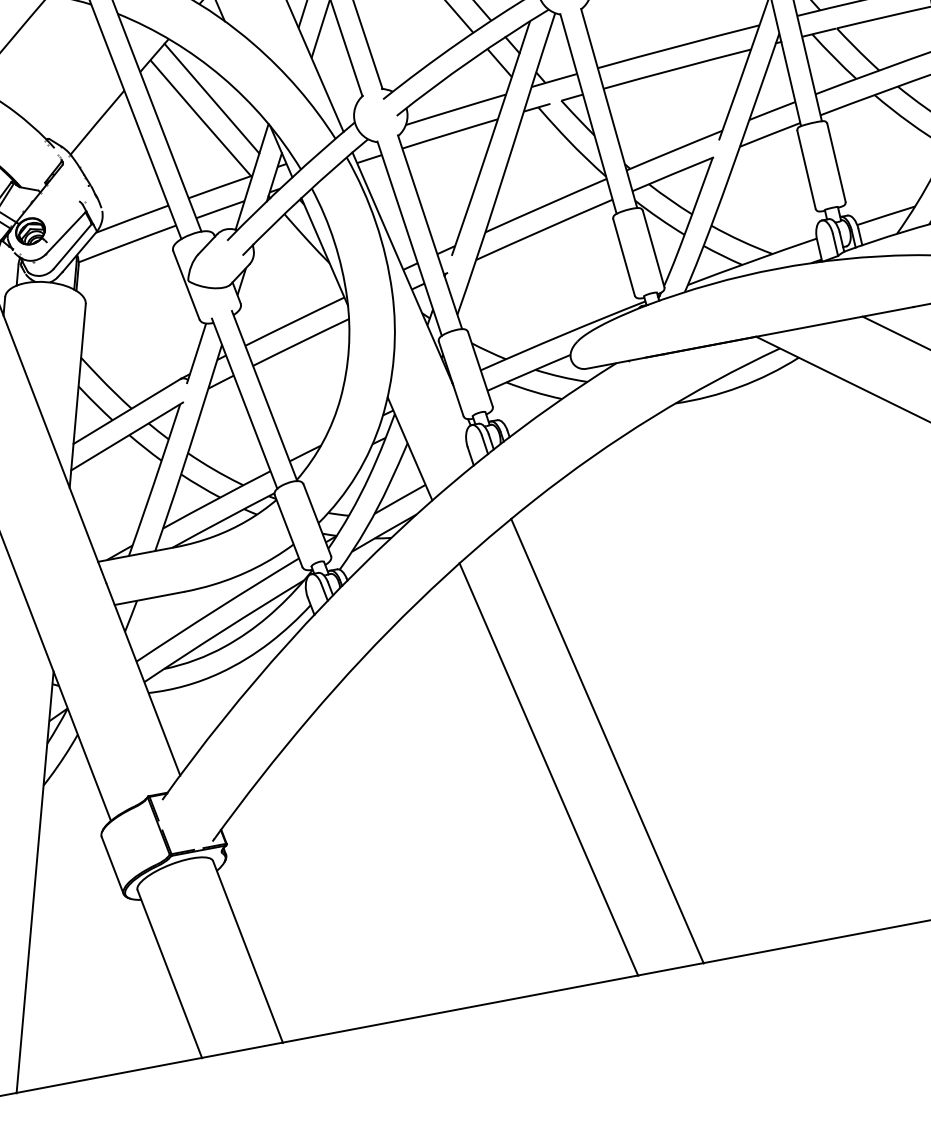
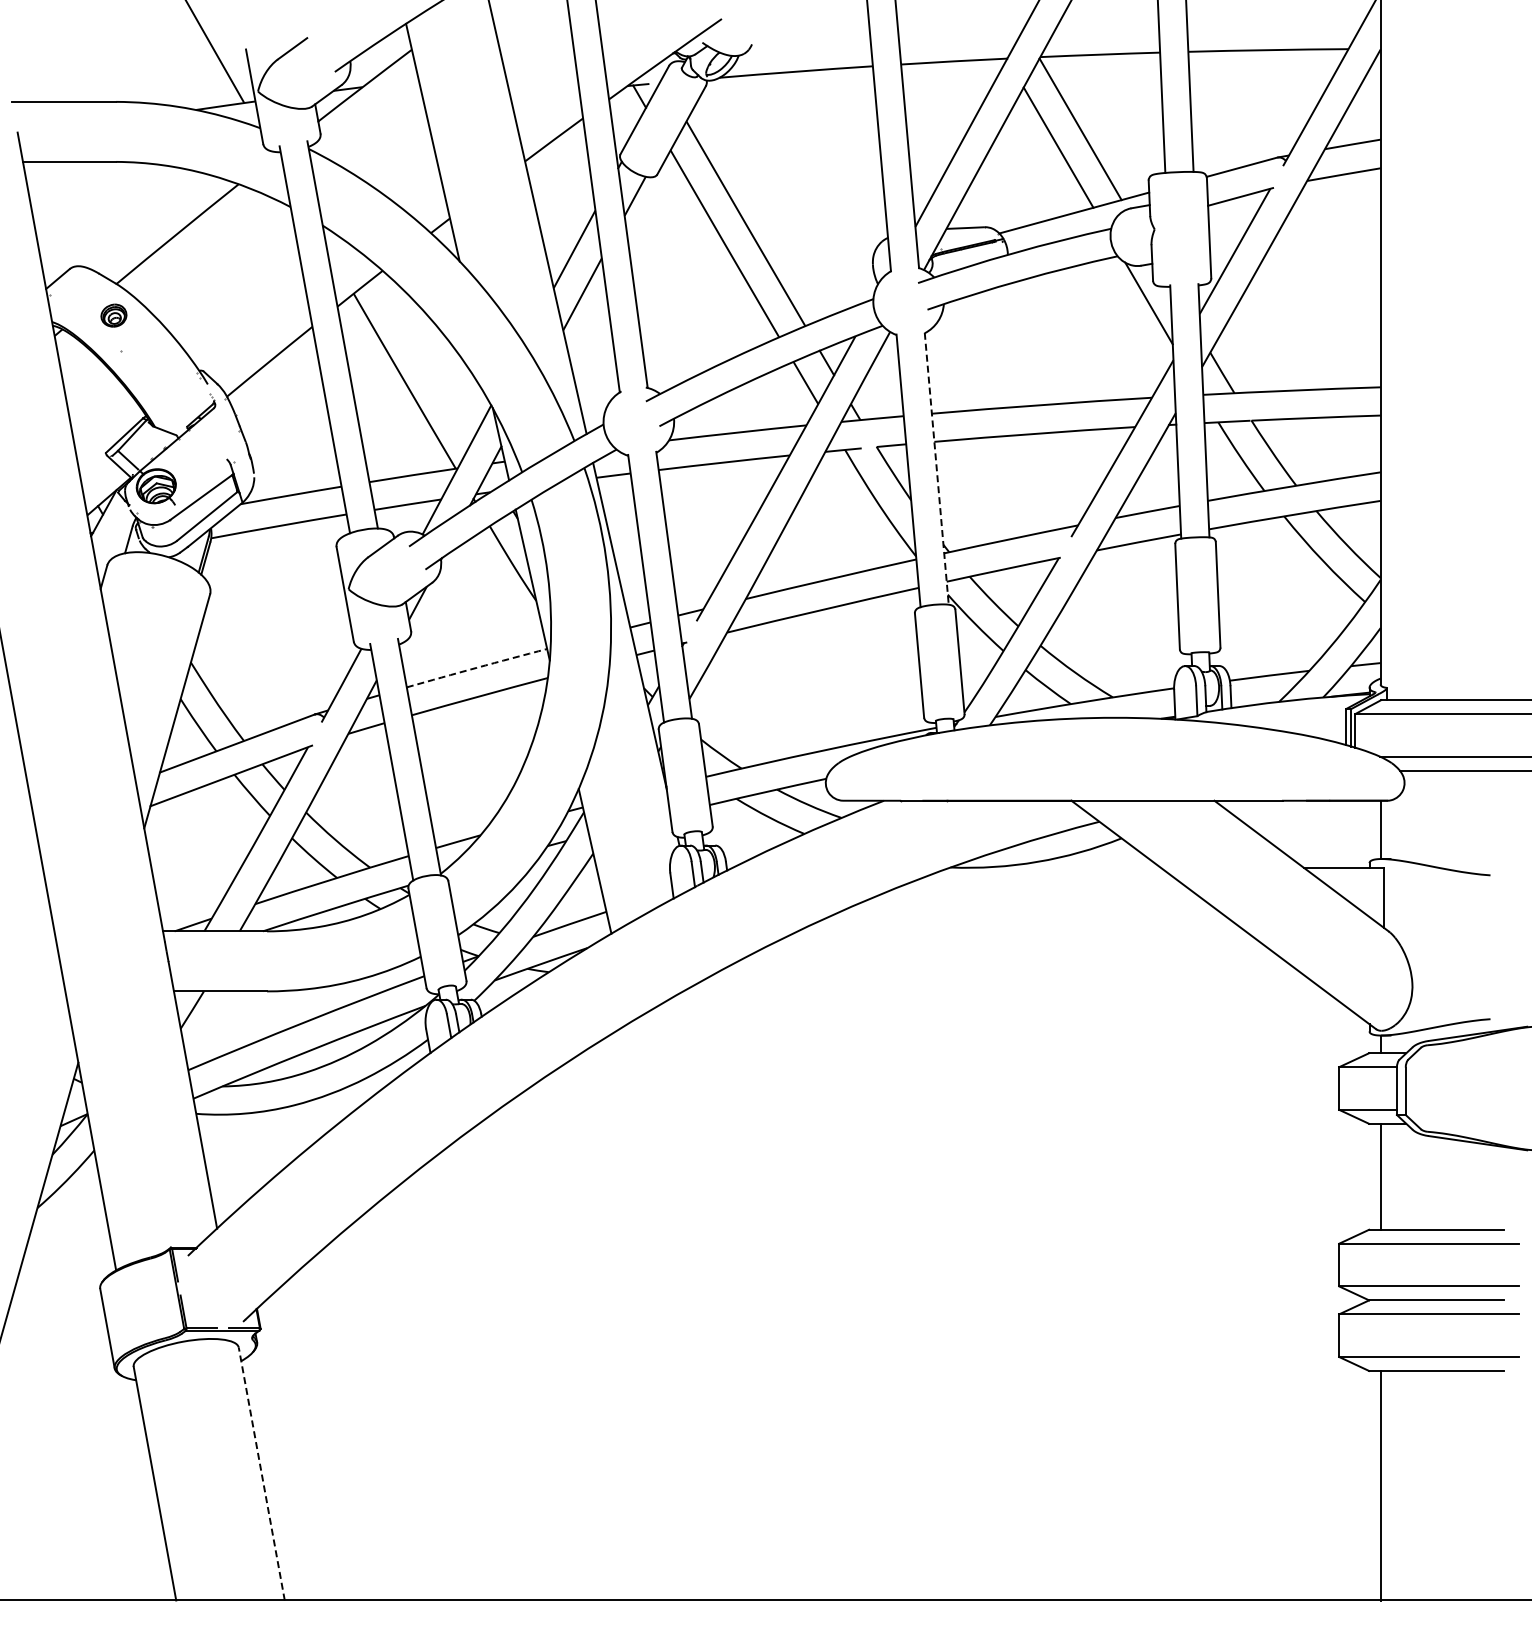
line: (212, 98) -> (424, 358), removed
line: (609, 109) -> (936, 469), solid -> dashed
line: (294, 321) -> (476, 667), solid -> dashed
line: (607, 741) -> (779, 1288), removed
line: (548, 769) -> (696, 1310), removed
line: (247, 951) -> (261, 1473), solid -> dashed

